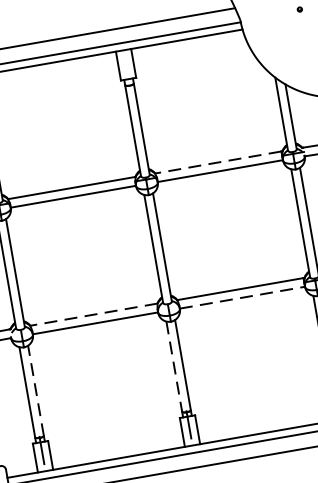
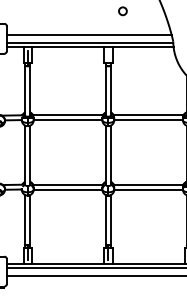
line: (218, 162) -> (148, 115), dashed -> solid
line: (244, 297) -> (149, 189), dashed -> solid
line: (94, 314) -> (68, 184), dashed -> solid
line: (173, 366) -> (105, 219), dashed -> solid
line: (36, 390) -> (30, 219), dashed -> solid

